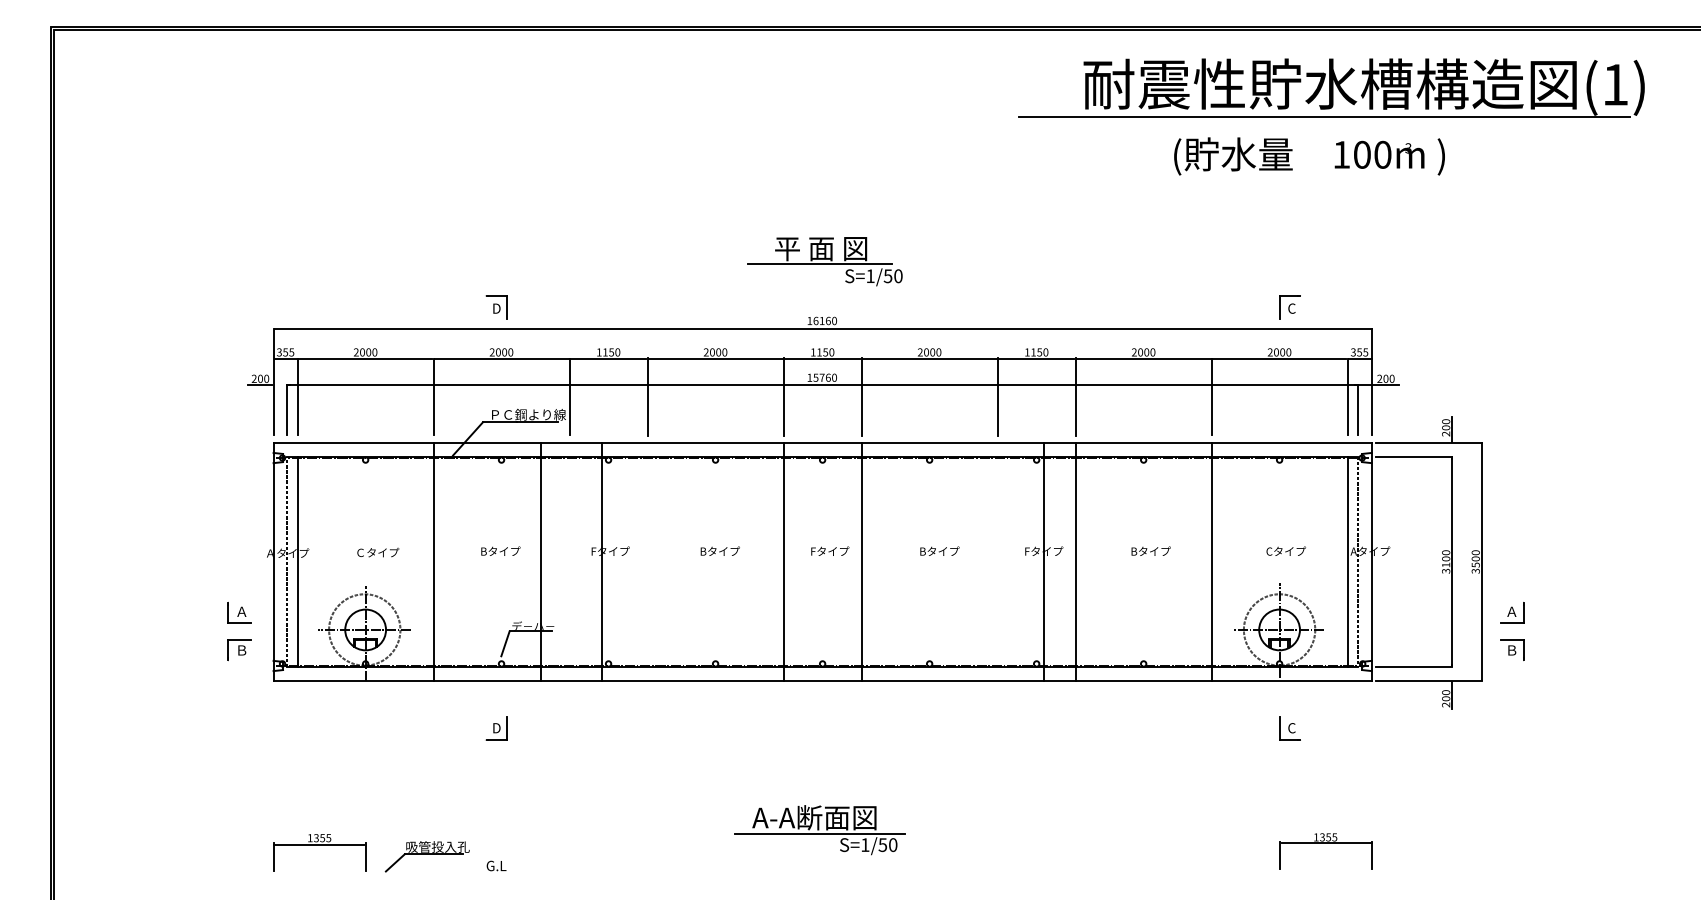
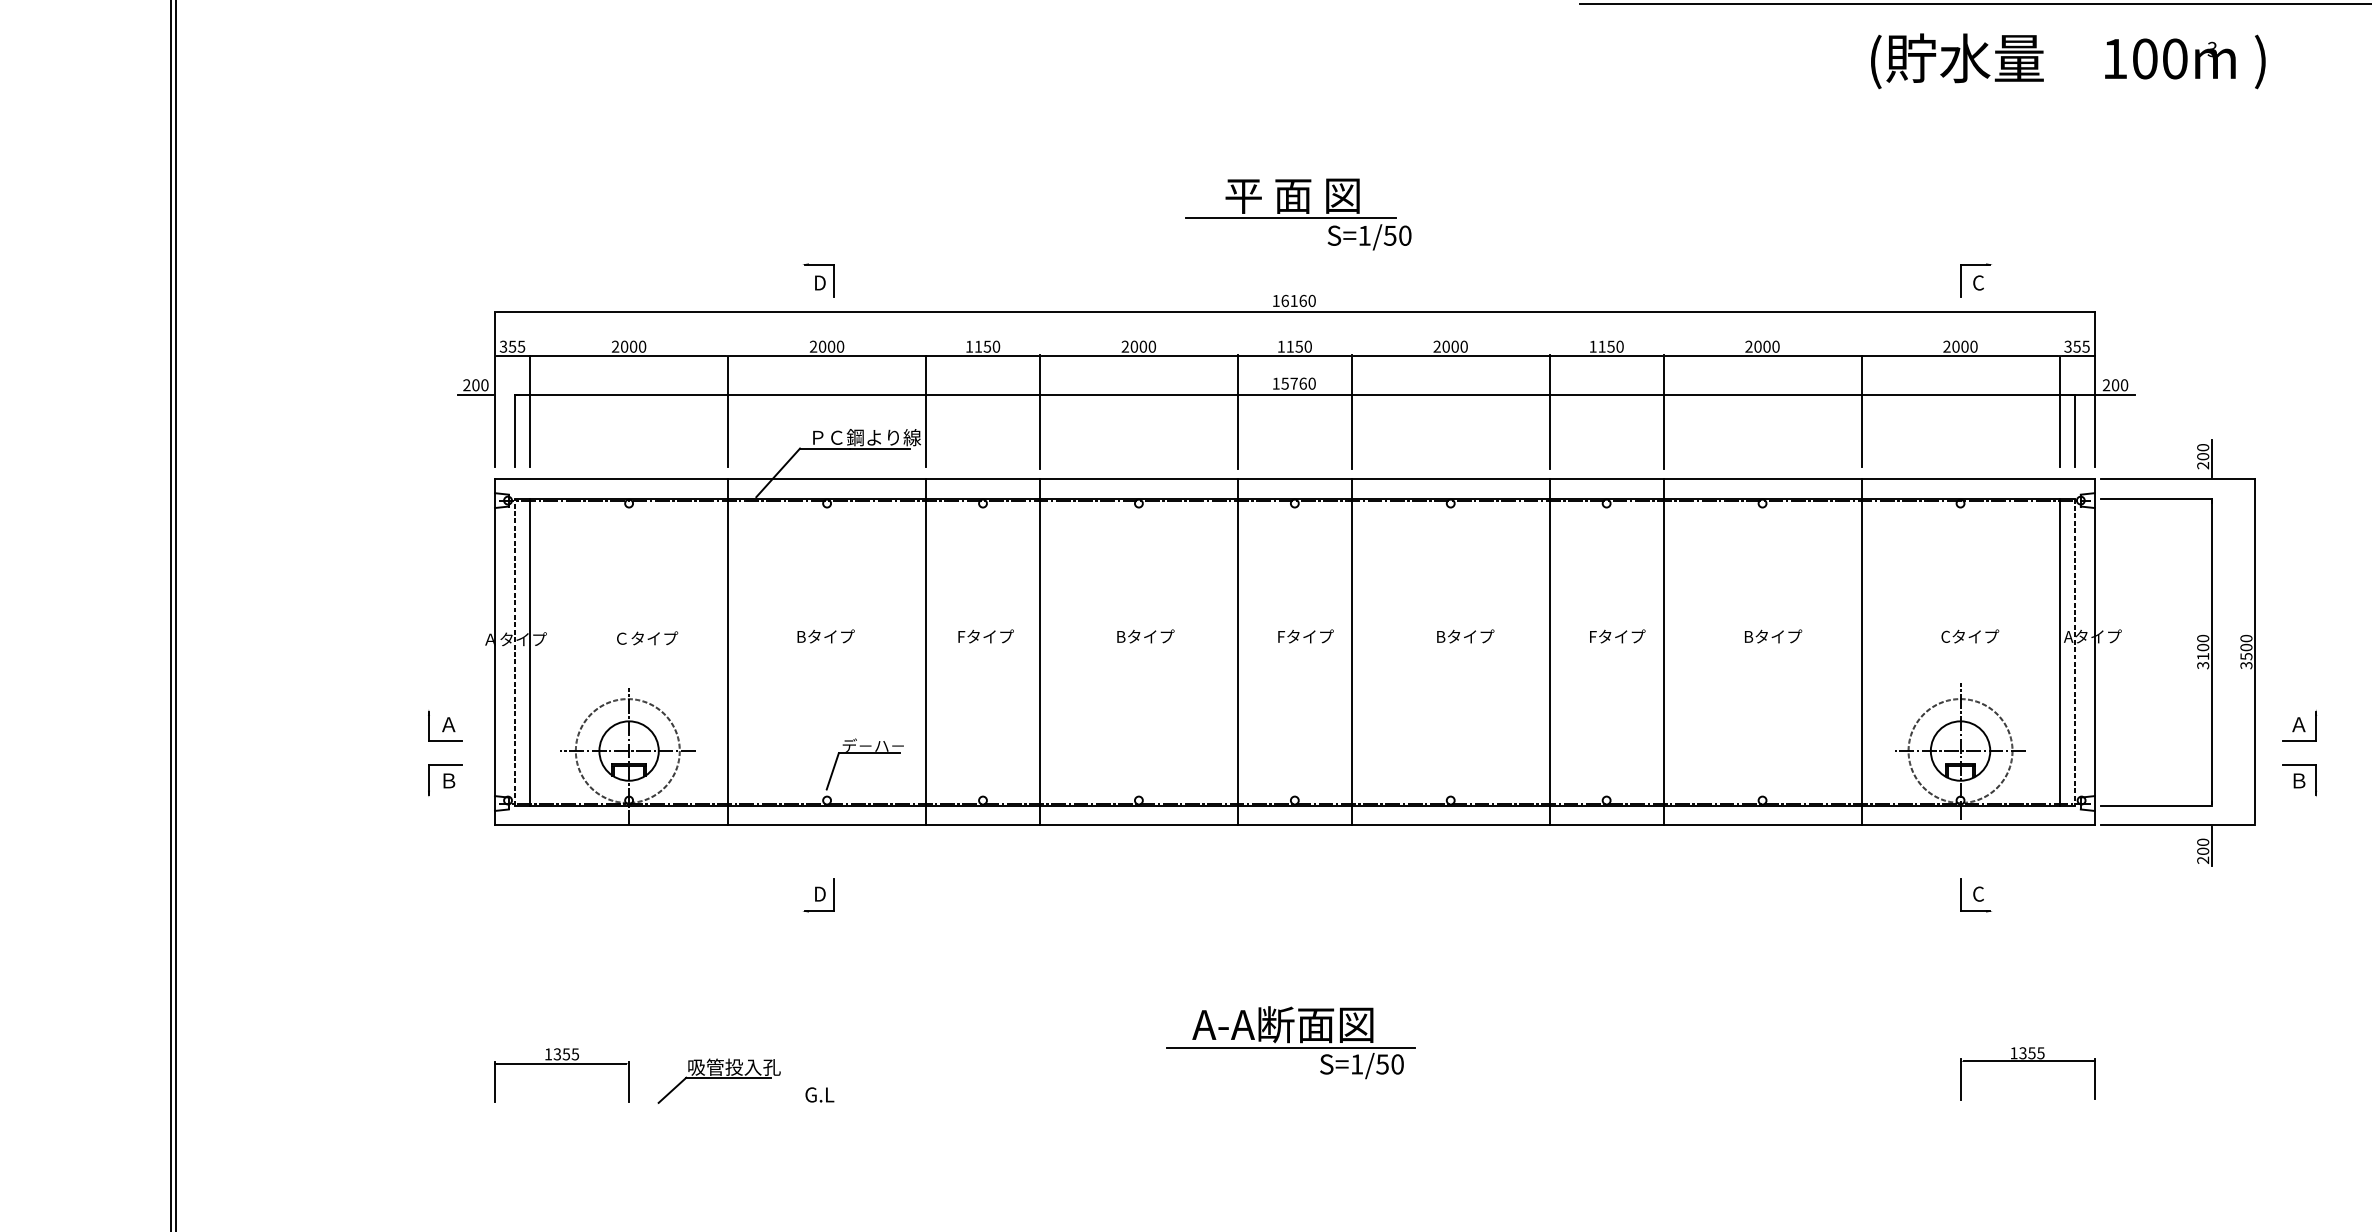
text: (1309, 156) -> (2068, 61), moved
line: (540, 561) -> (926, 651), moved
line: (601, 561) -> (1039, 651), moved
line: (1043, 561) -> (1549, 651), moved

